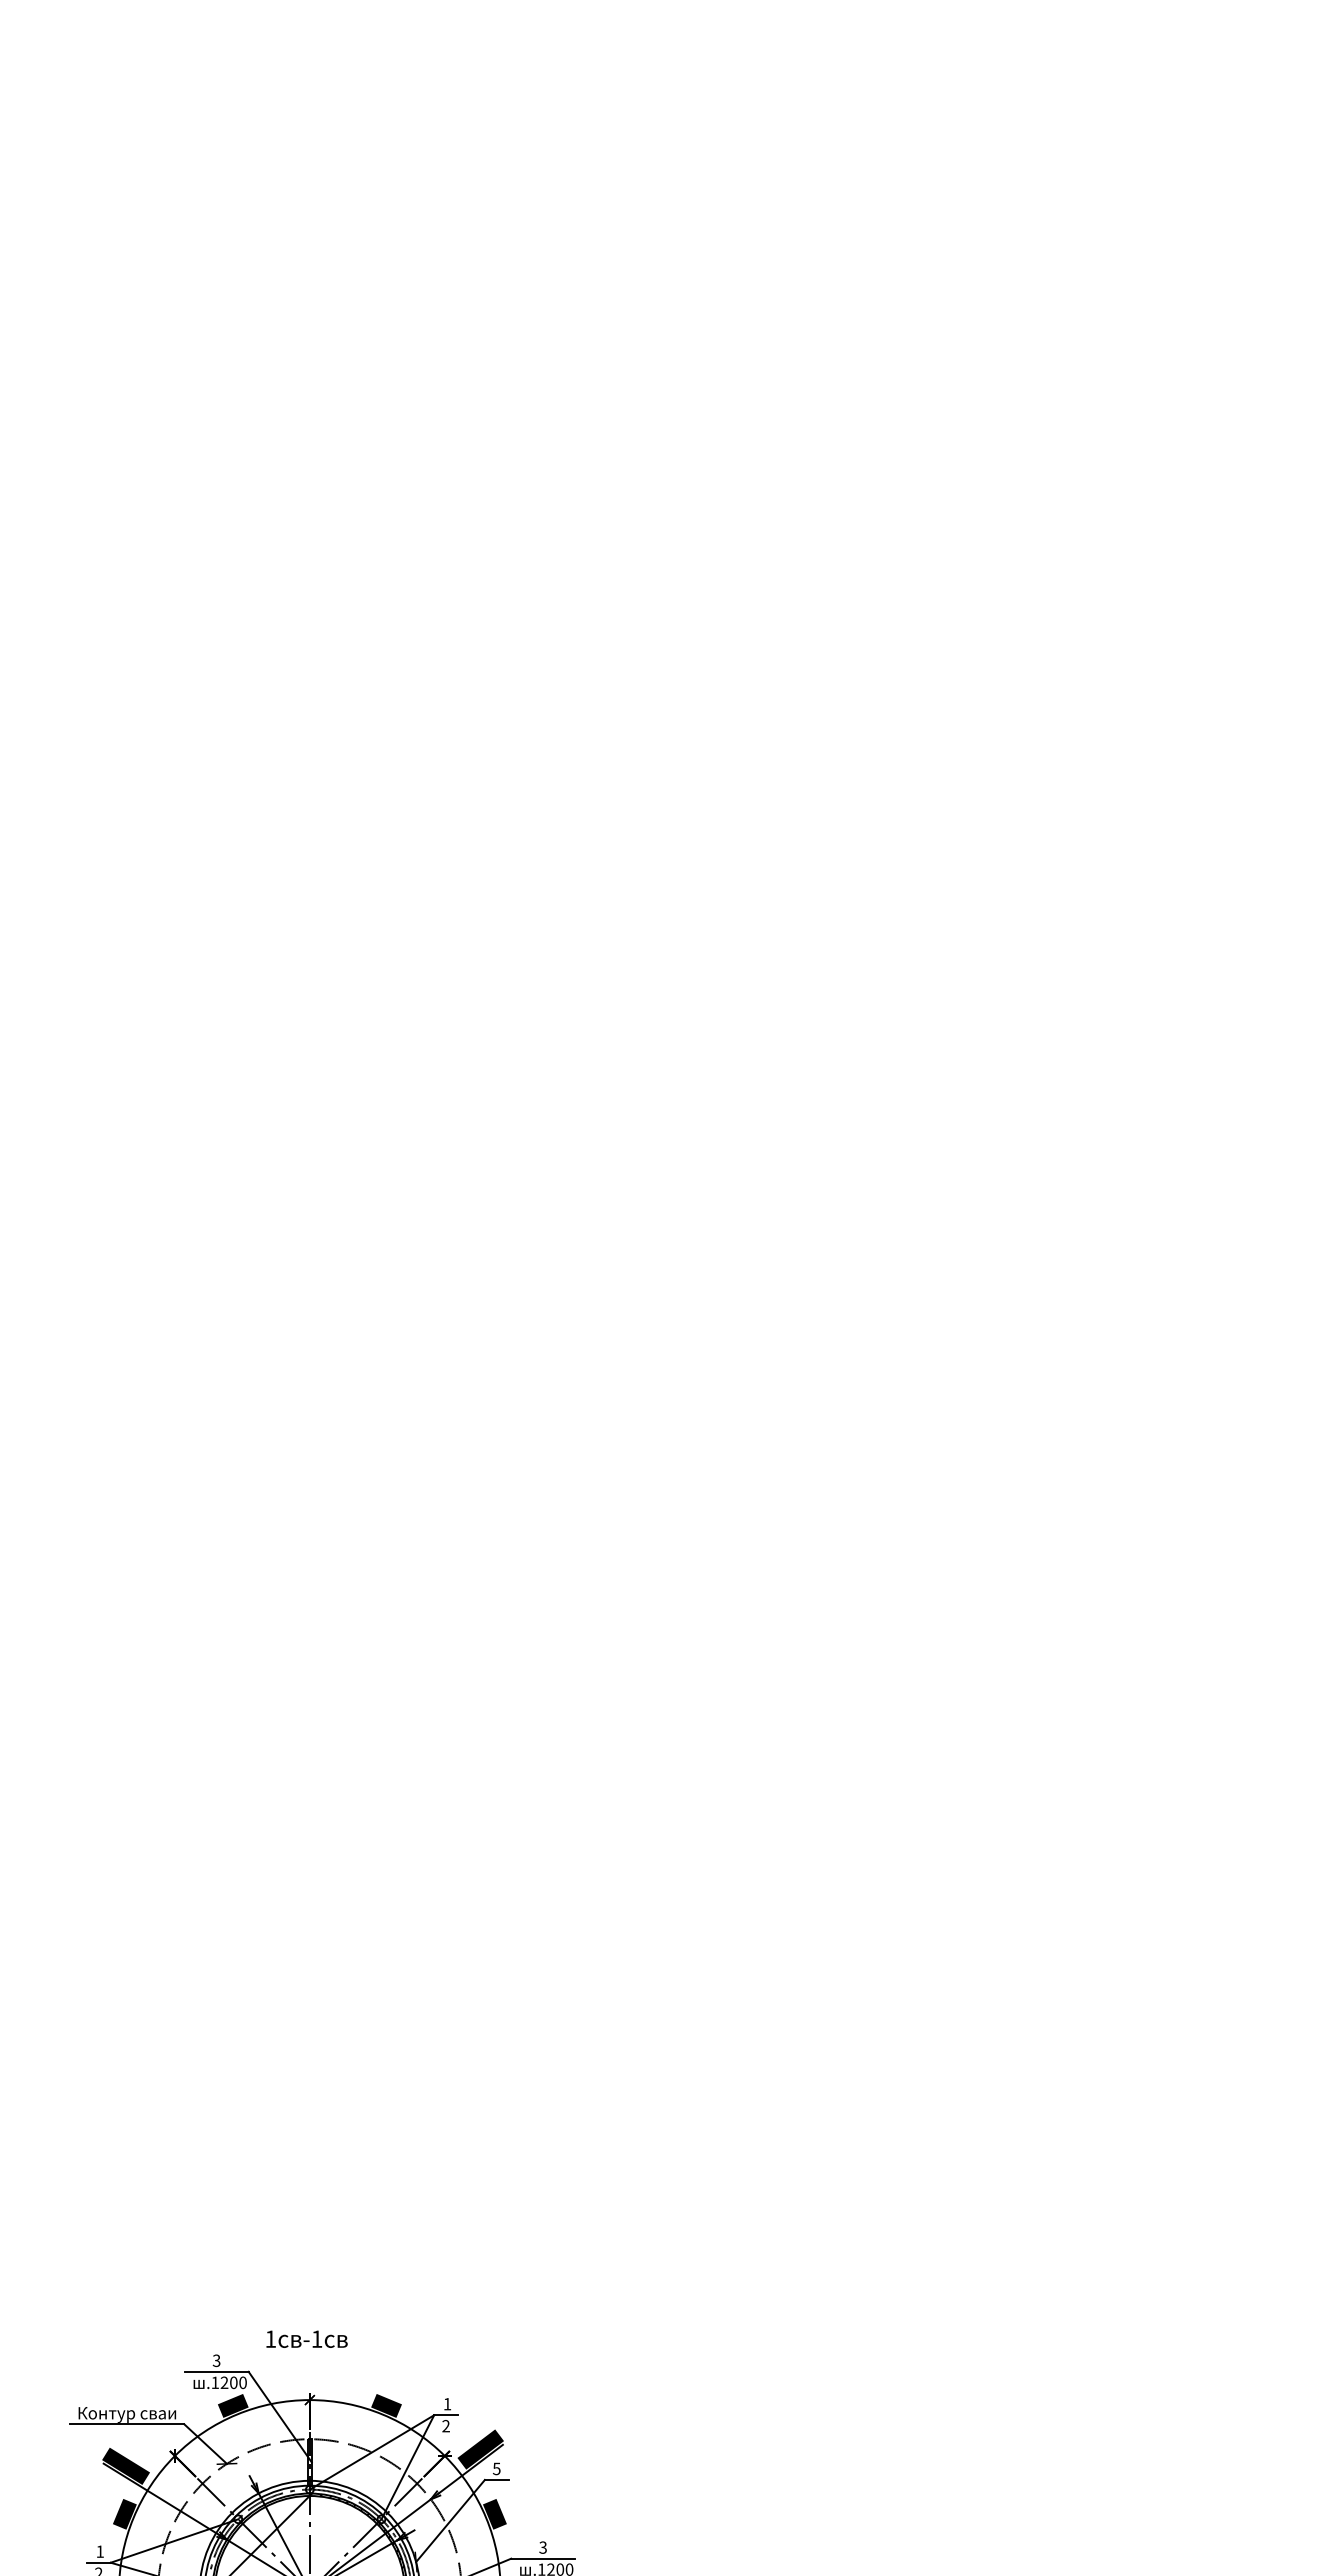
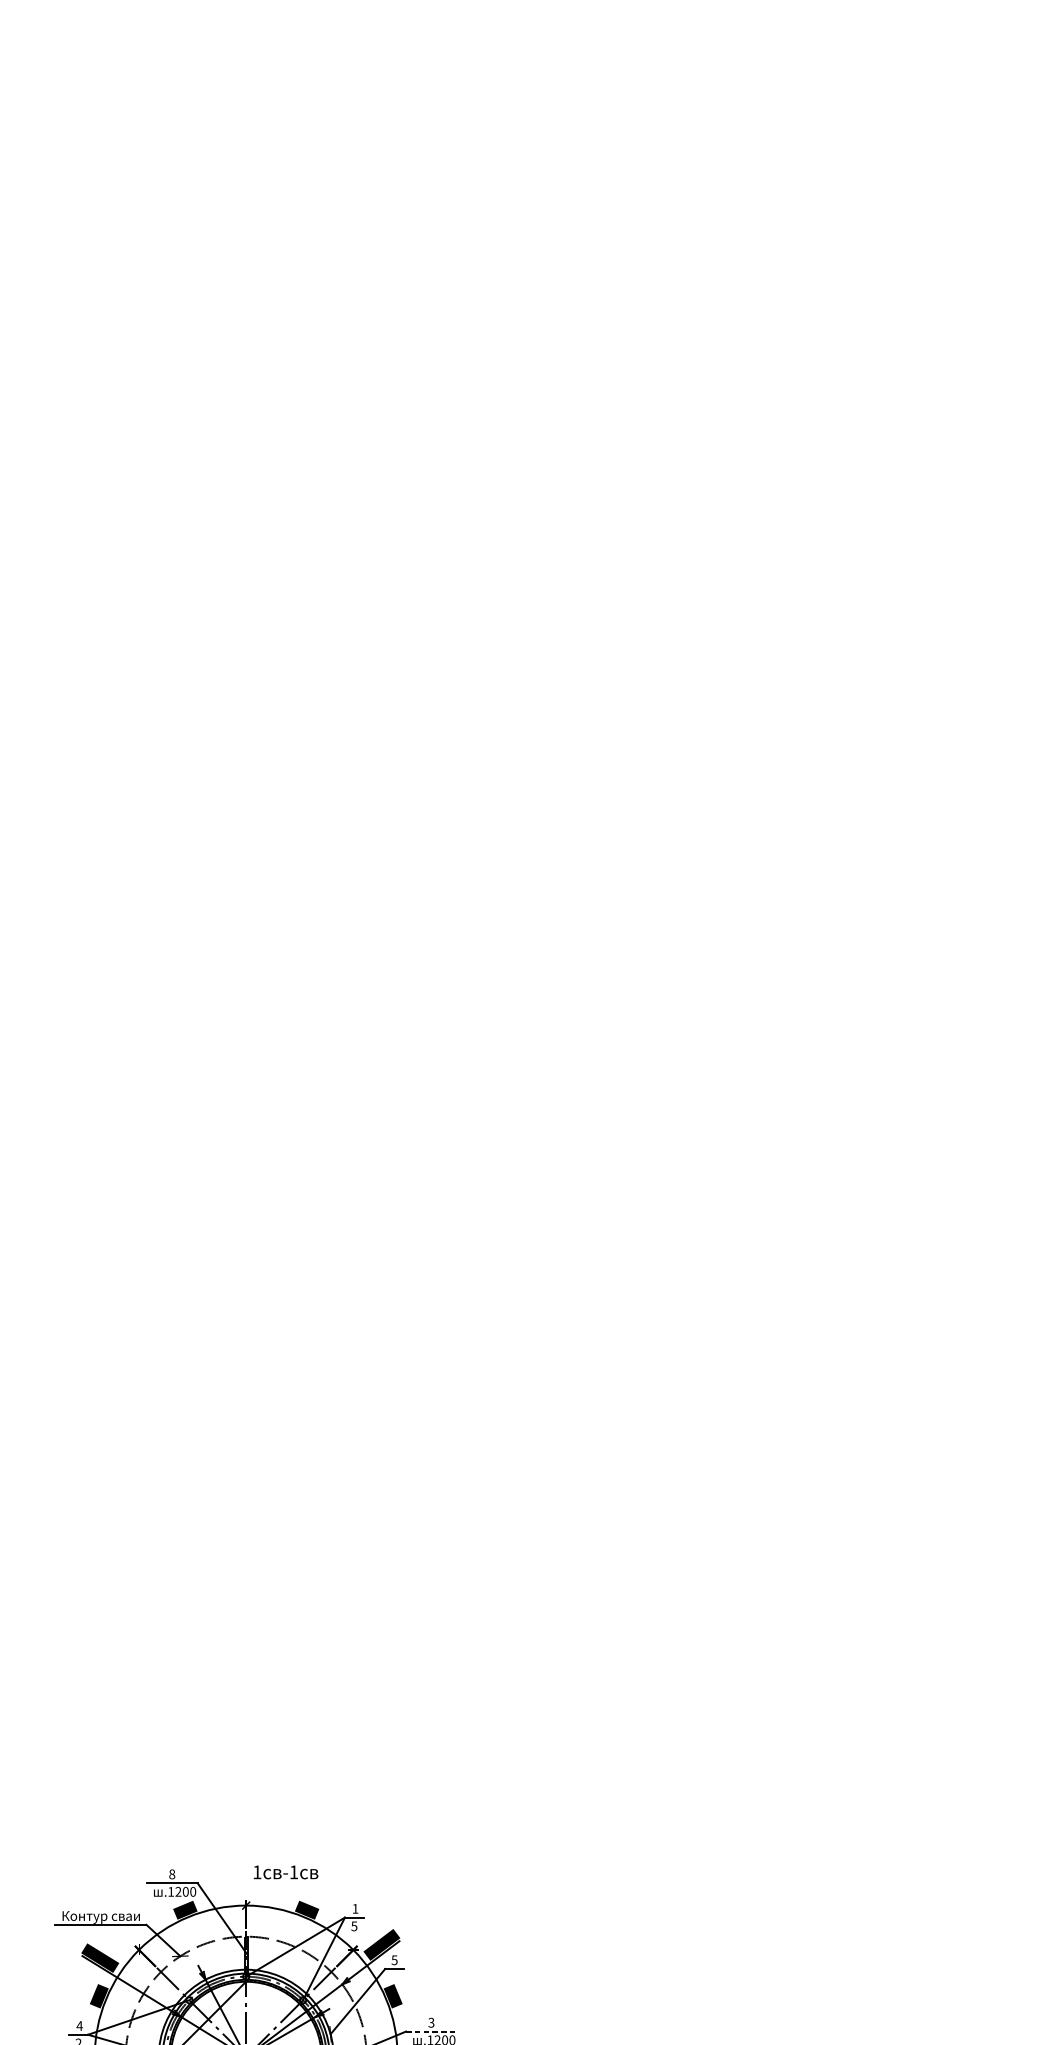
text: (306, 2338) -> (285, 1871), moved
text: (216, 2360) -> (172, 1874), 3 -> 8
text: (445, 2426) -> (353, 1926), 2 -> 5
text: (100, 2551) -> (79, 2025), 1 -> 4
line: (543, 2558) -> (431, 2031), solid -> dashed

